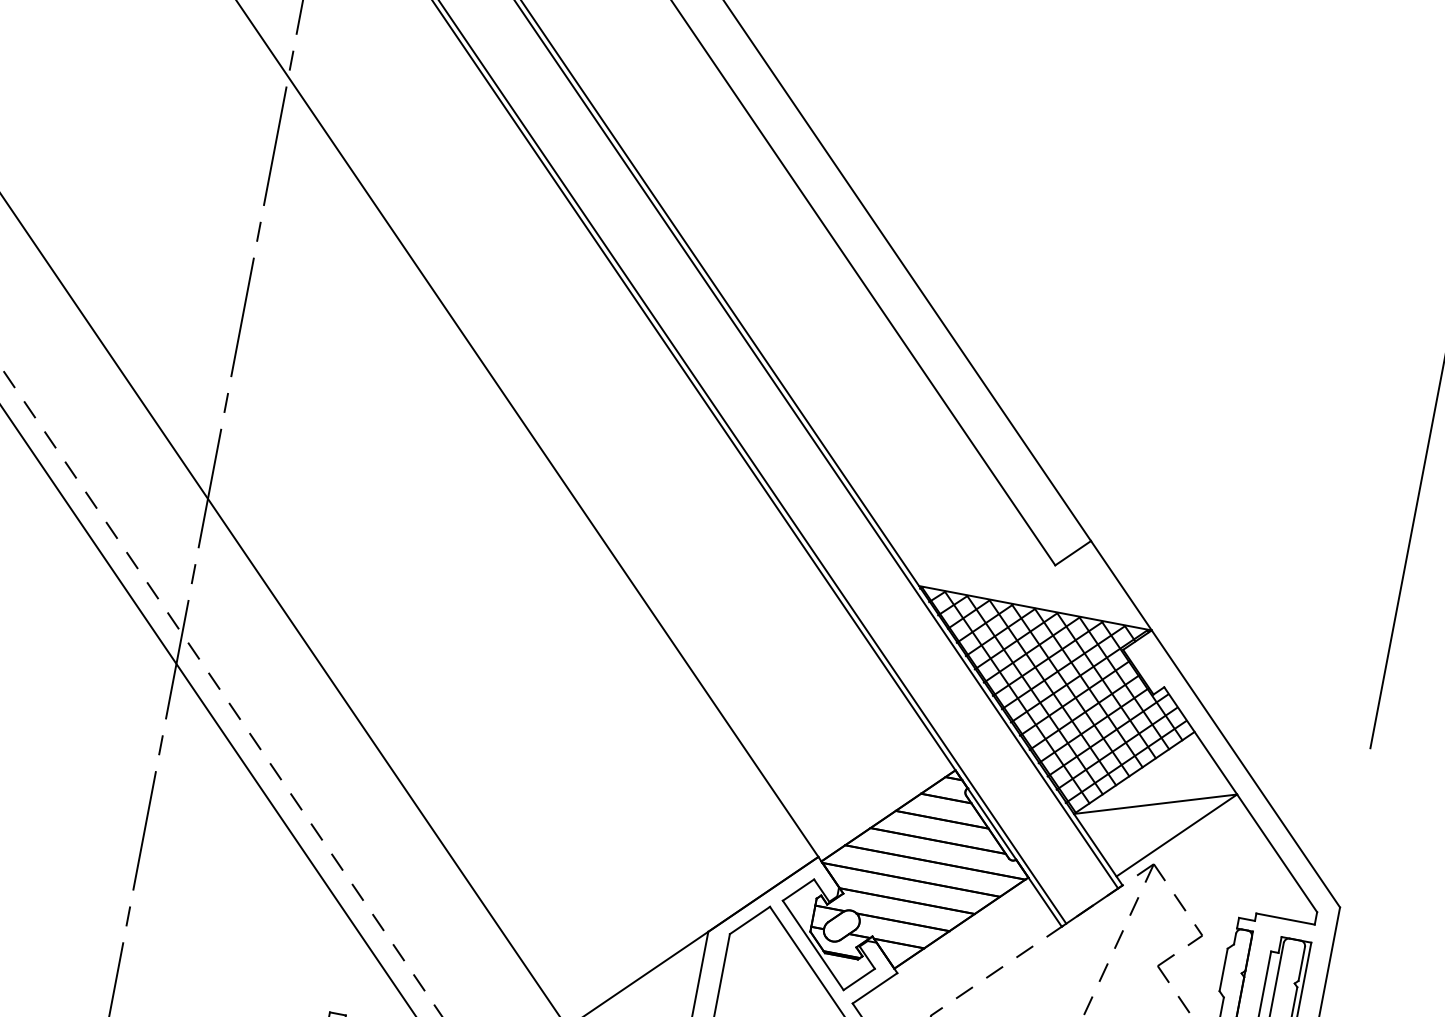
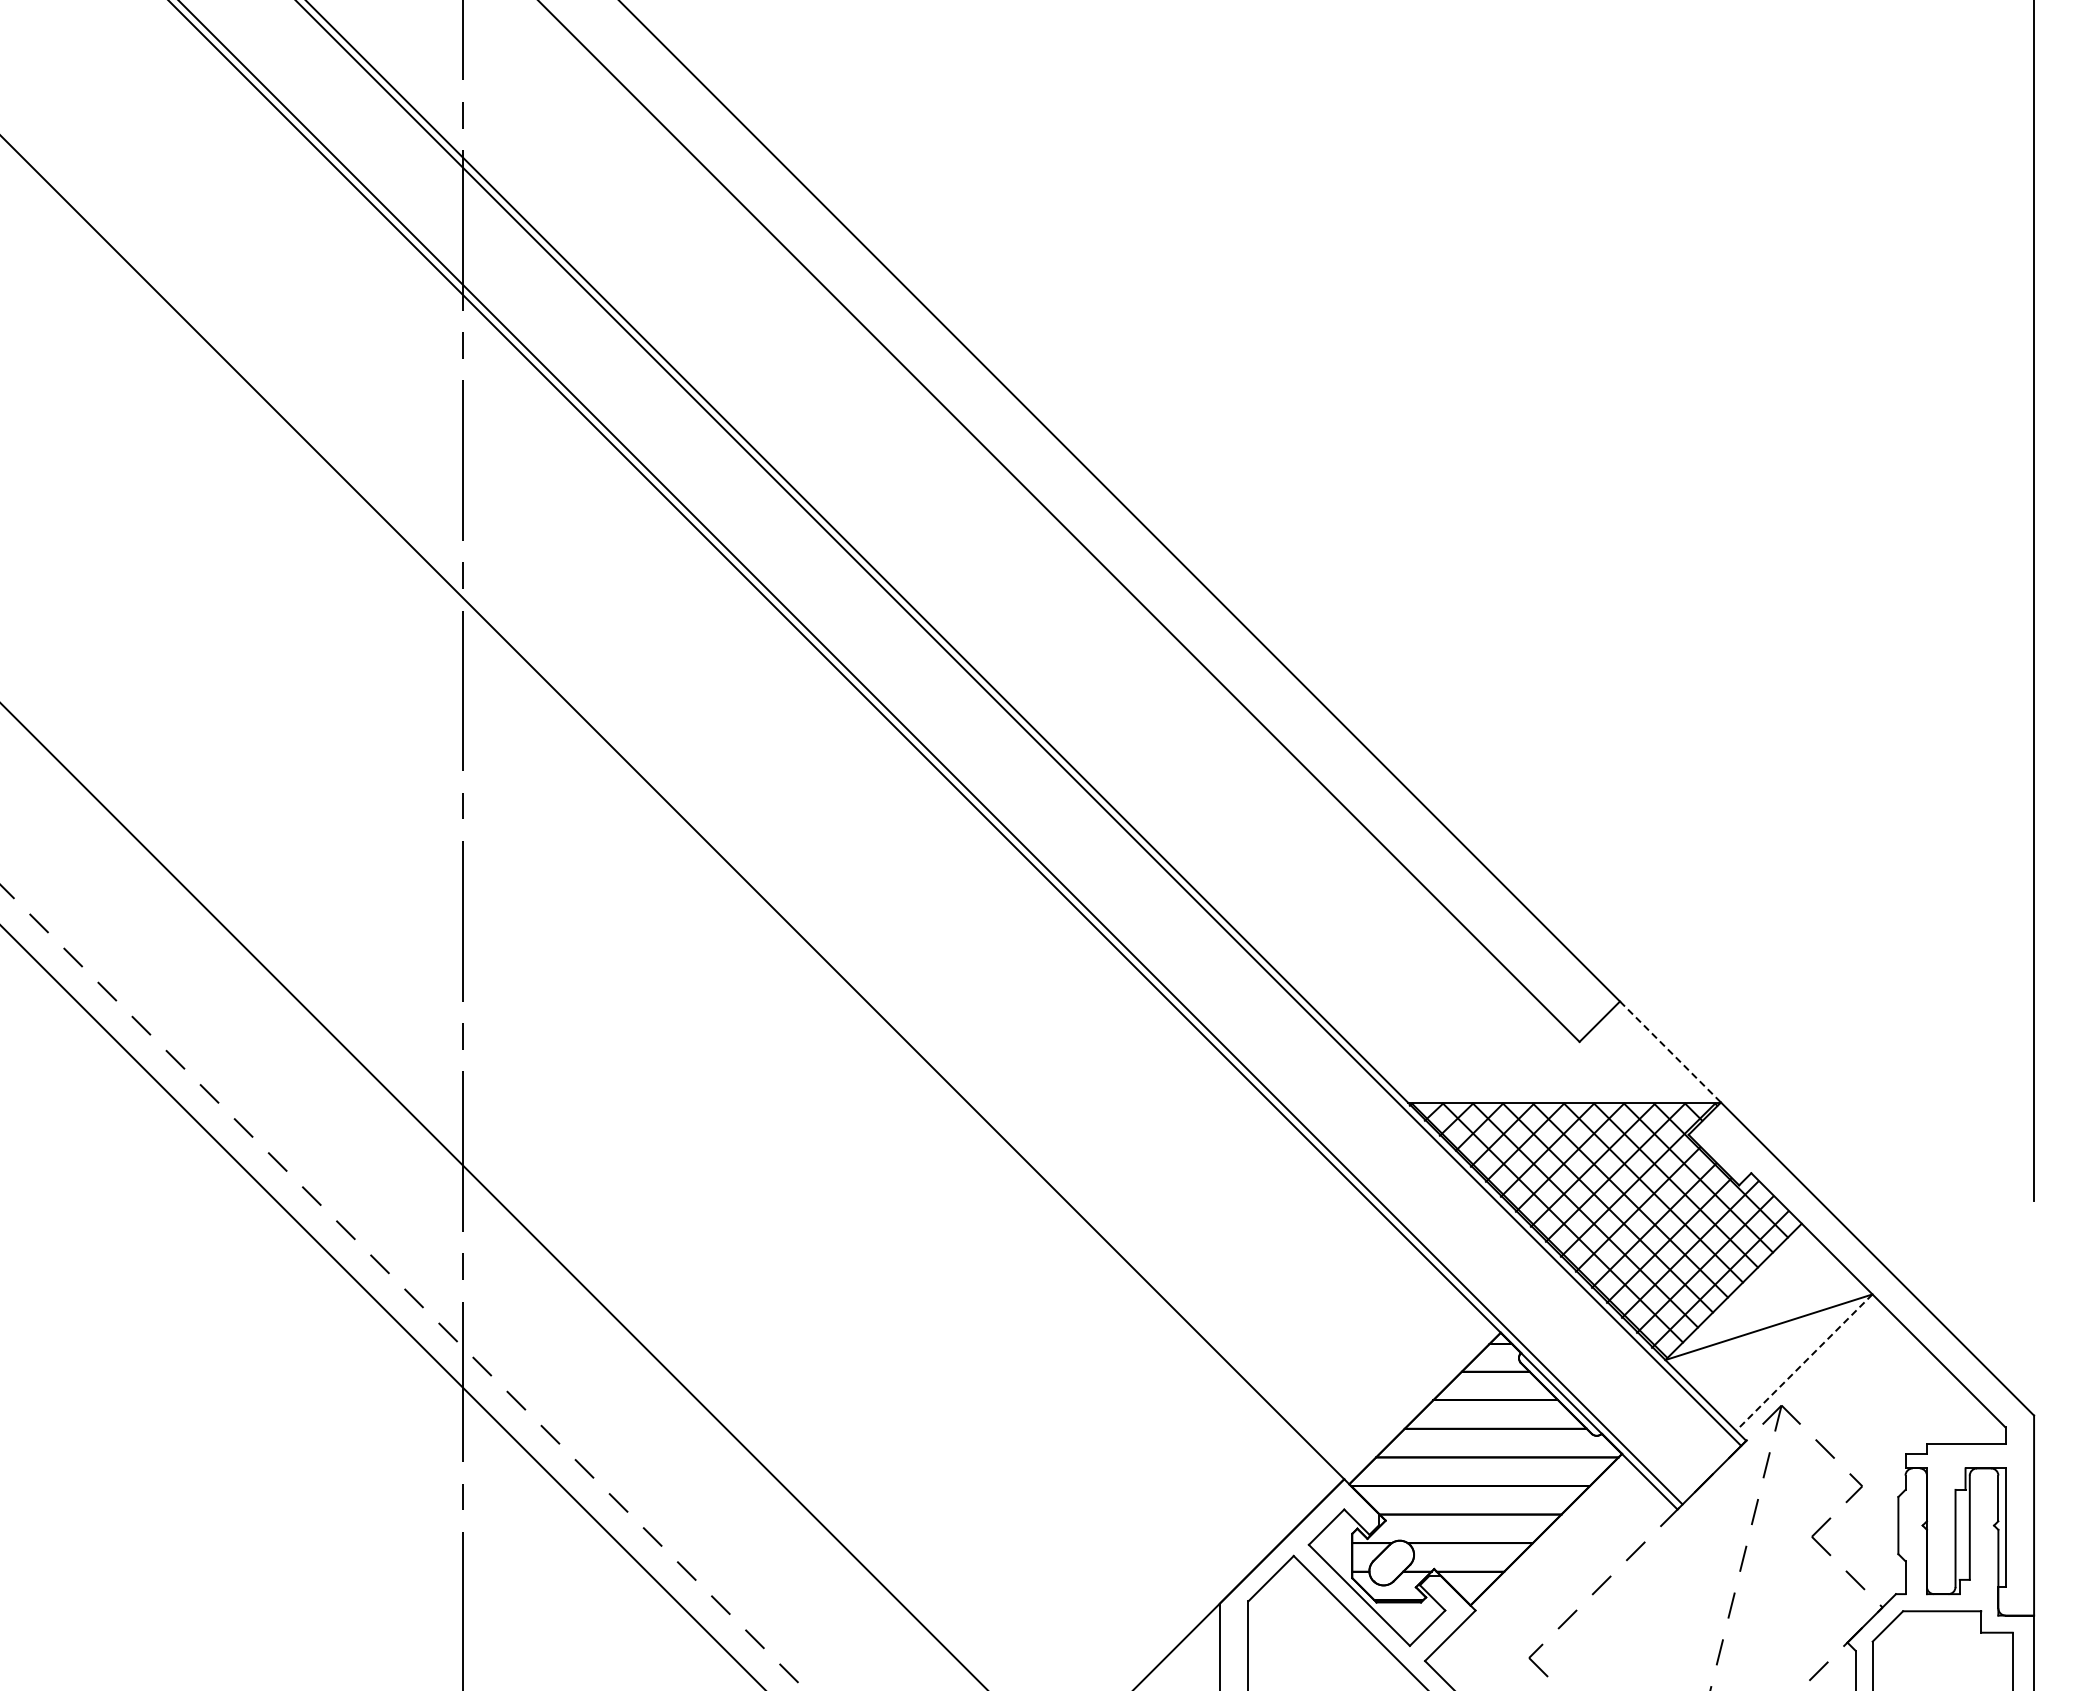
line: (1121, 586) -> (1670, 1052), solid -> dashed
line: (1176, 835) -> (1803, 1362), solid -> dashed

